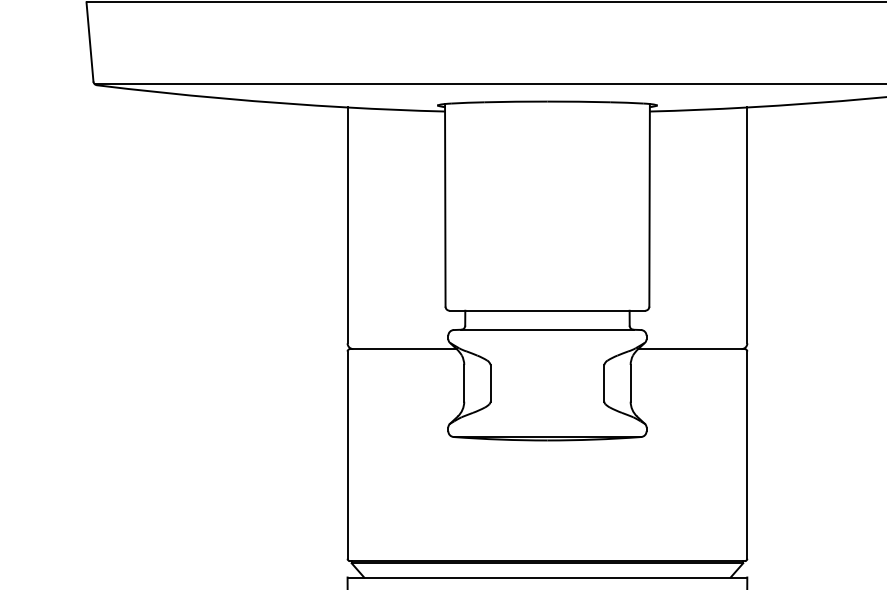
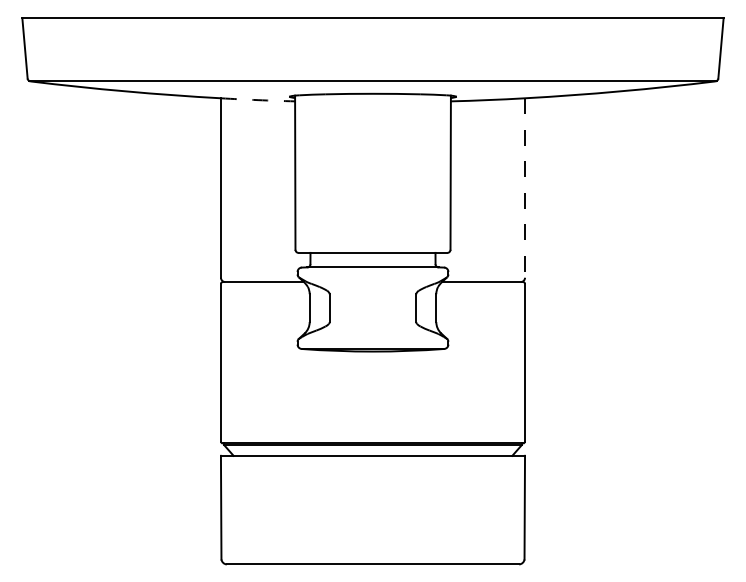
arc: (396, 110) -> (258, 100), solid -> dashed
line: (747, 226) -> (525, 188), solid -> dashed

